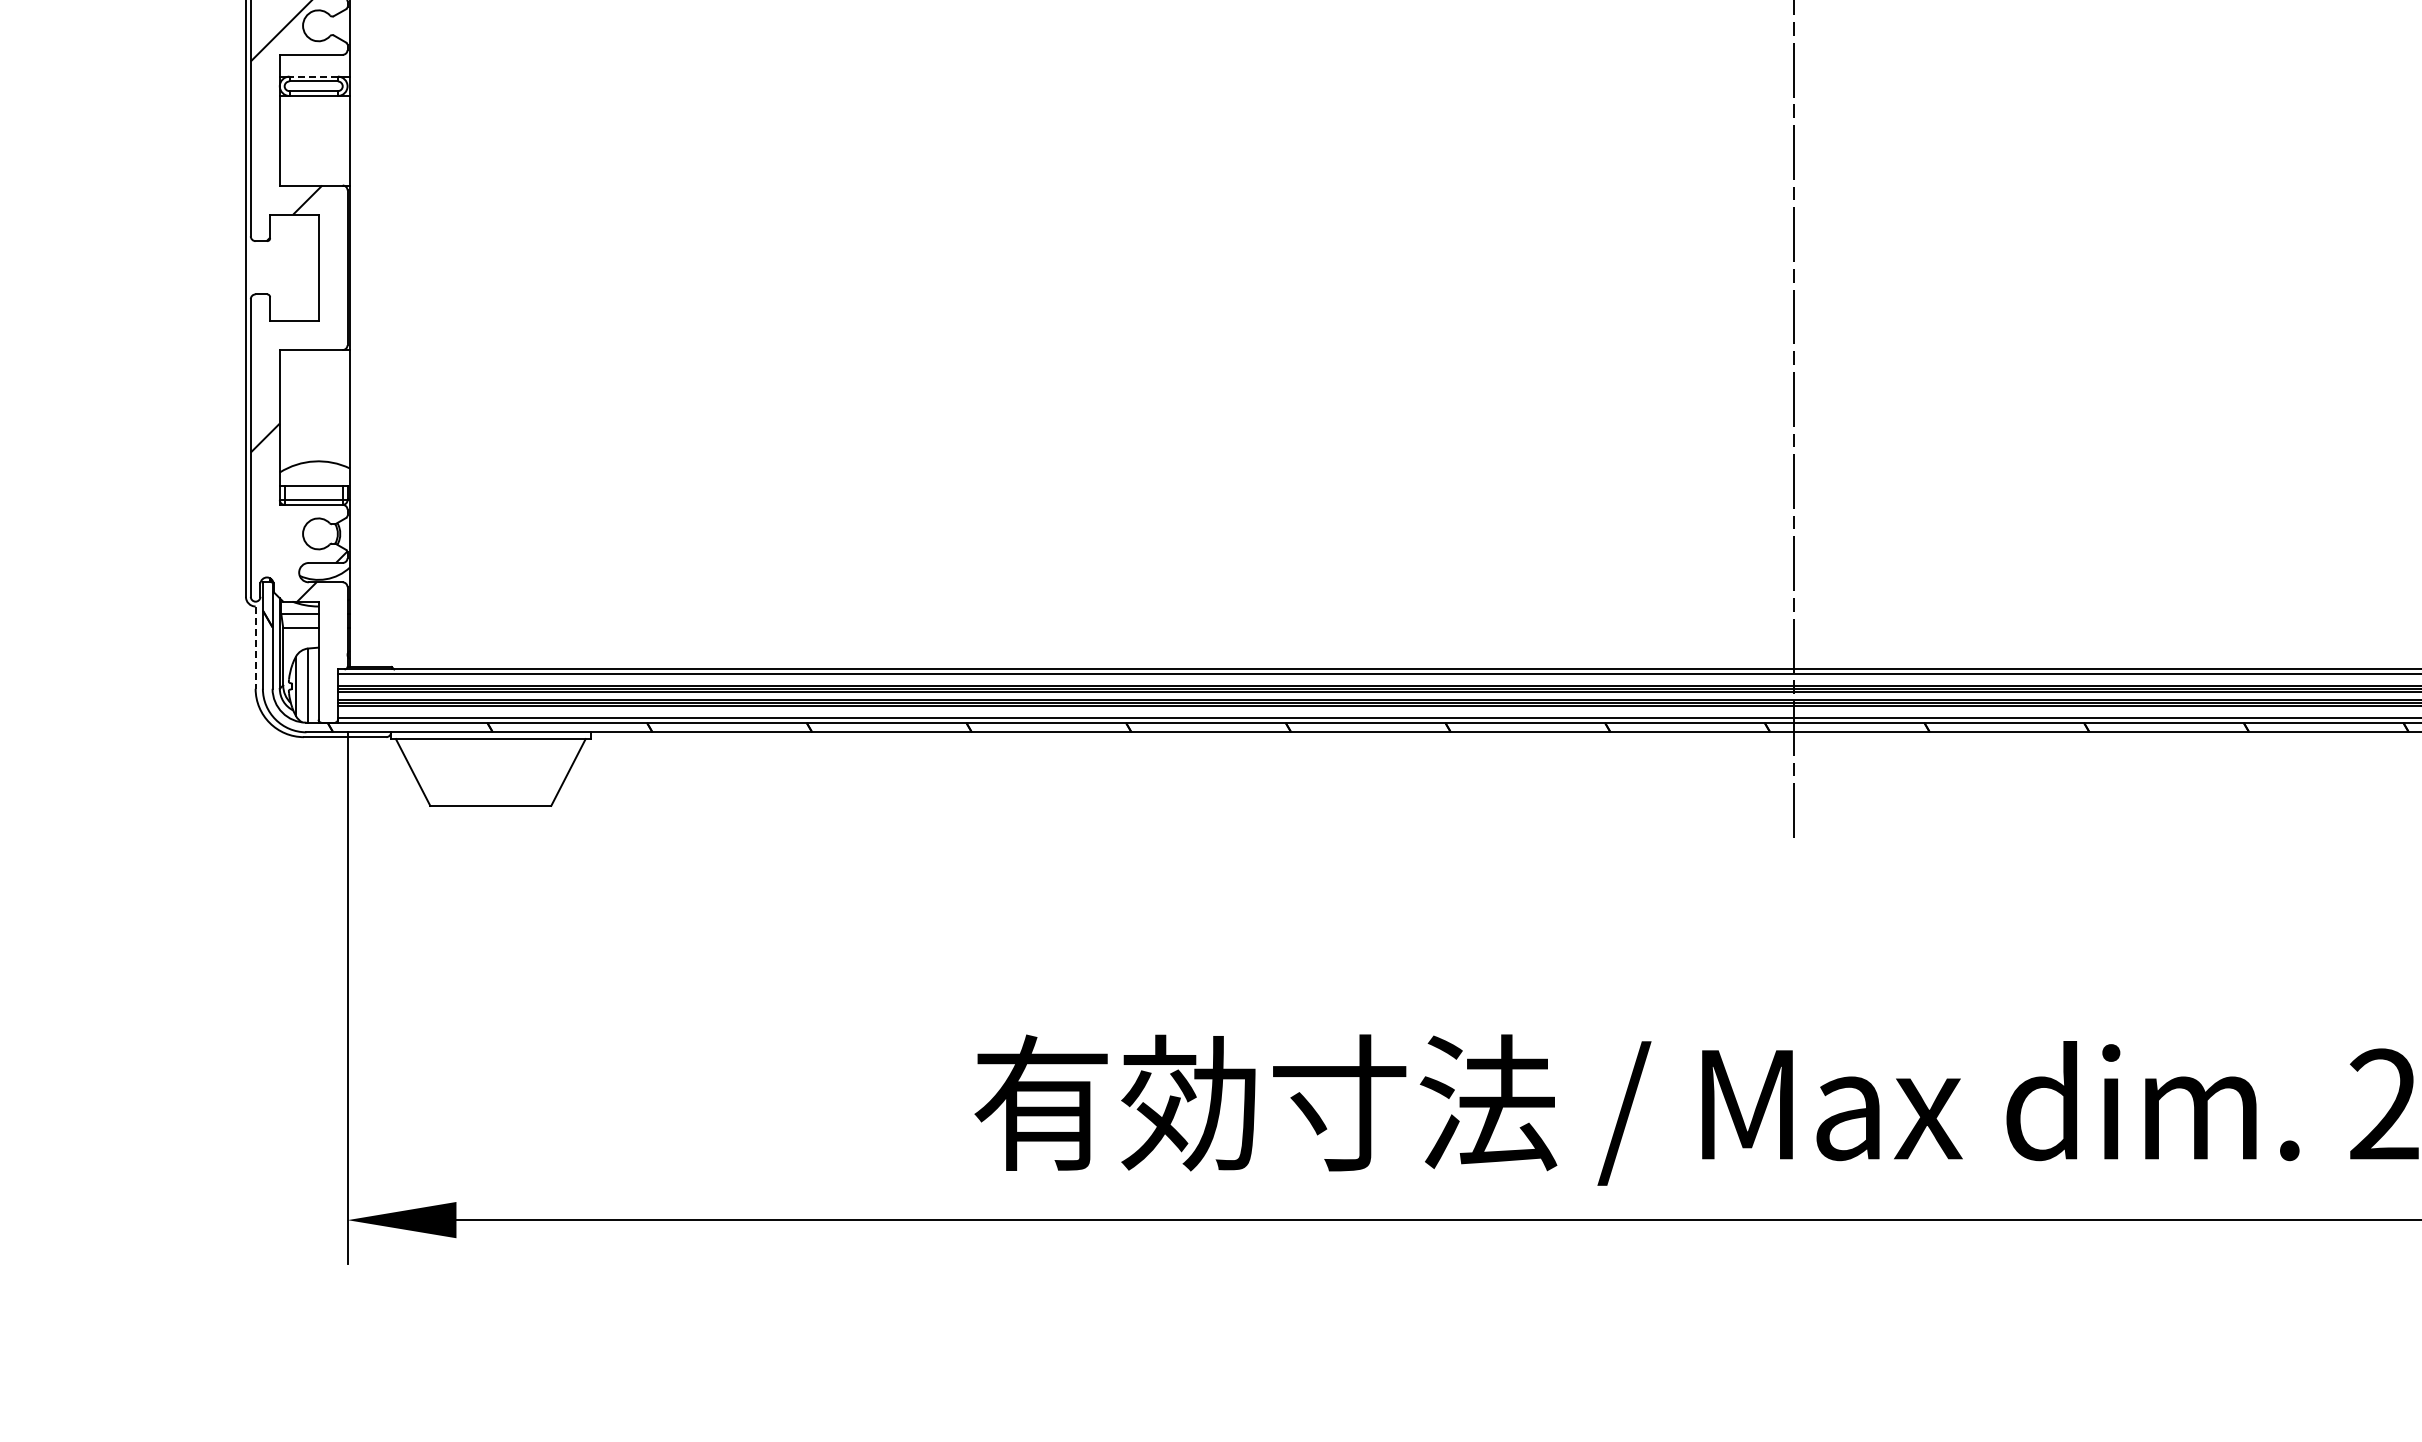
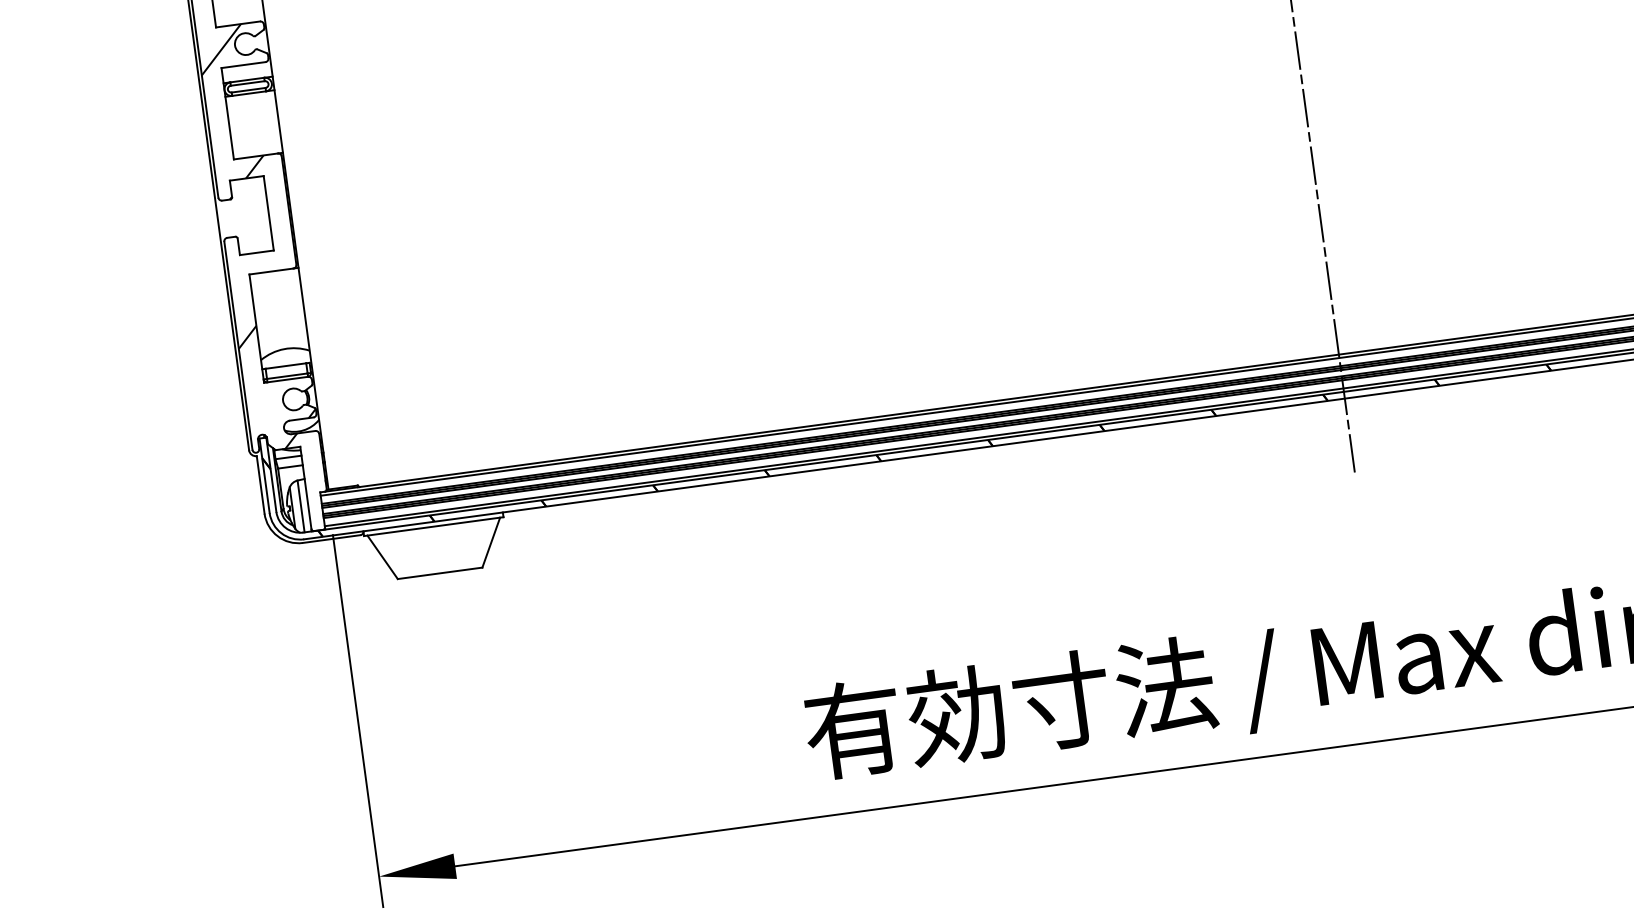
line: (313, 76) -> (247, 80), dashed -> solid
line: (255, 648) -> (260, 485), dashed -> solid

